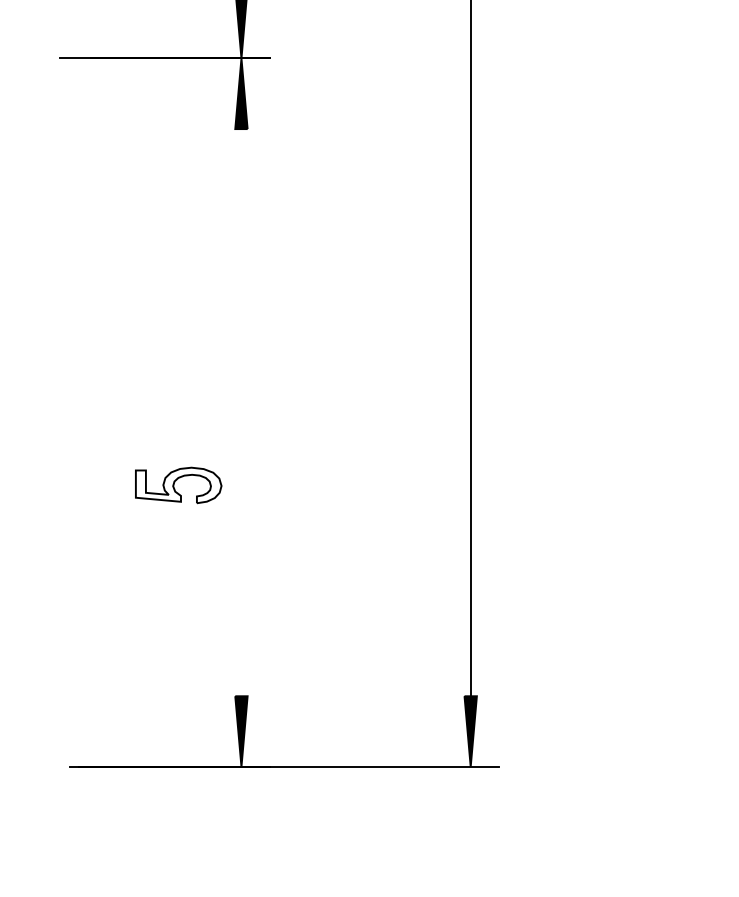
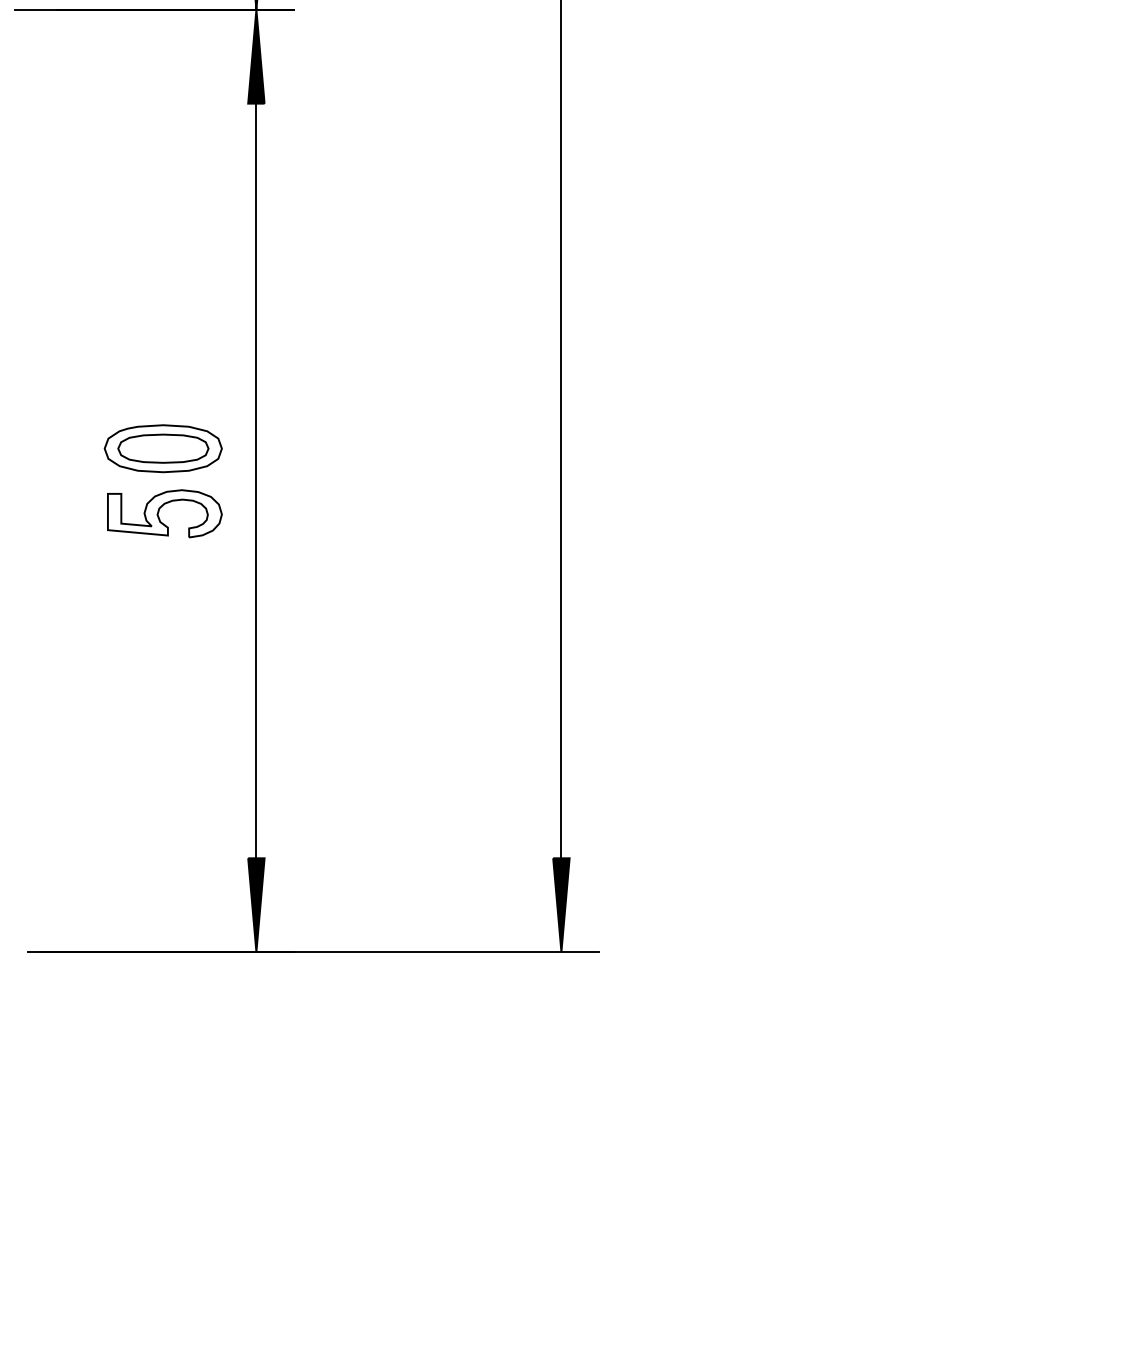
part: (170, 388) -> (162, 448), added
line: (241, 412) -> (256, 480), added
part: (178, 485) -> (164, 513), moved

